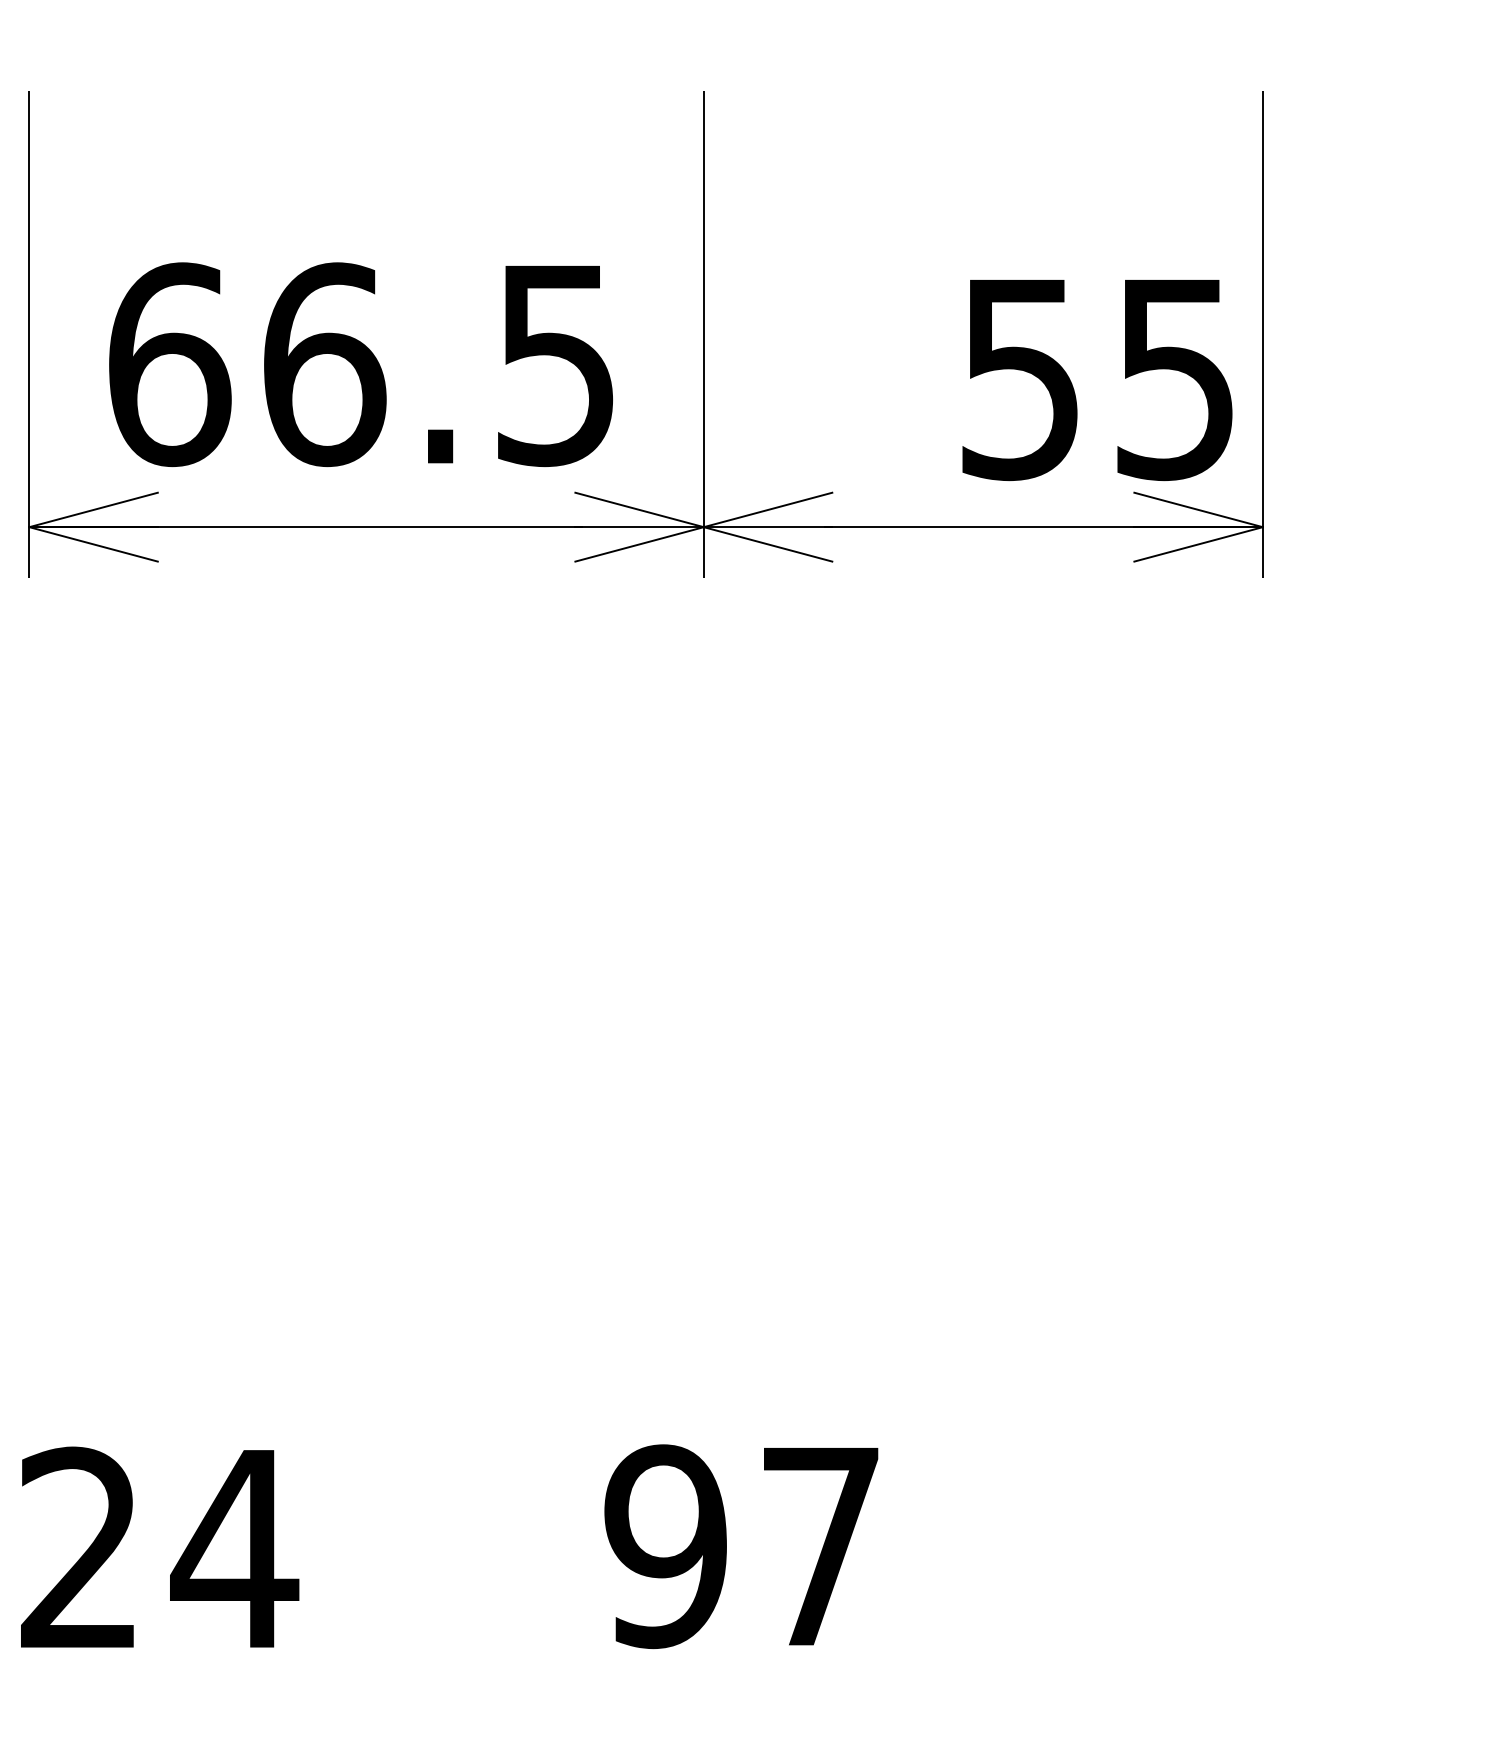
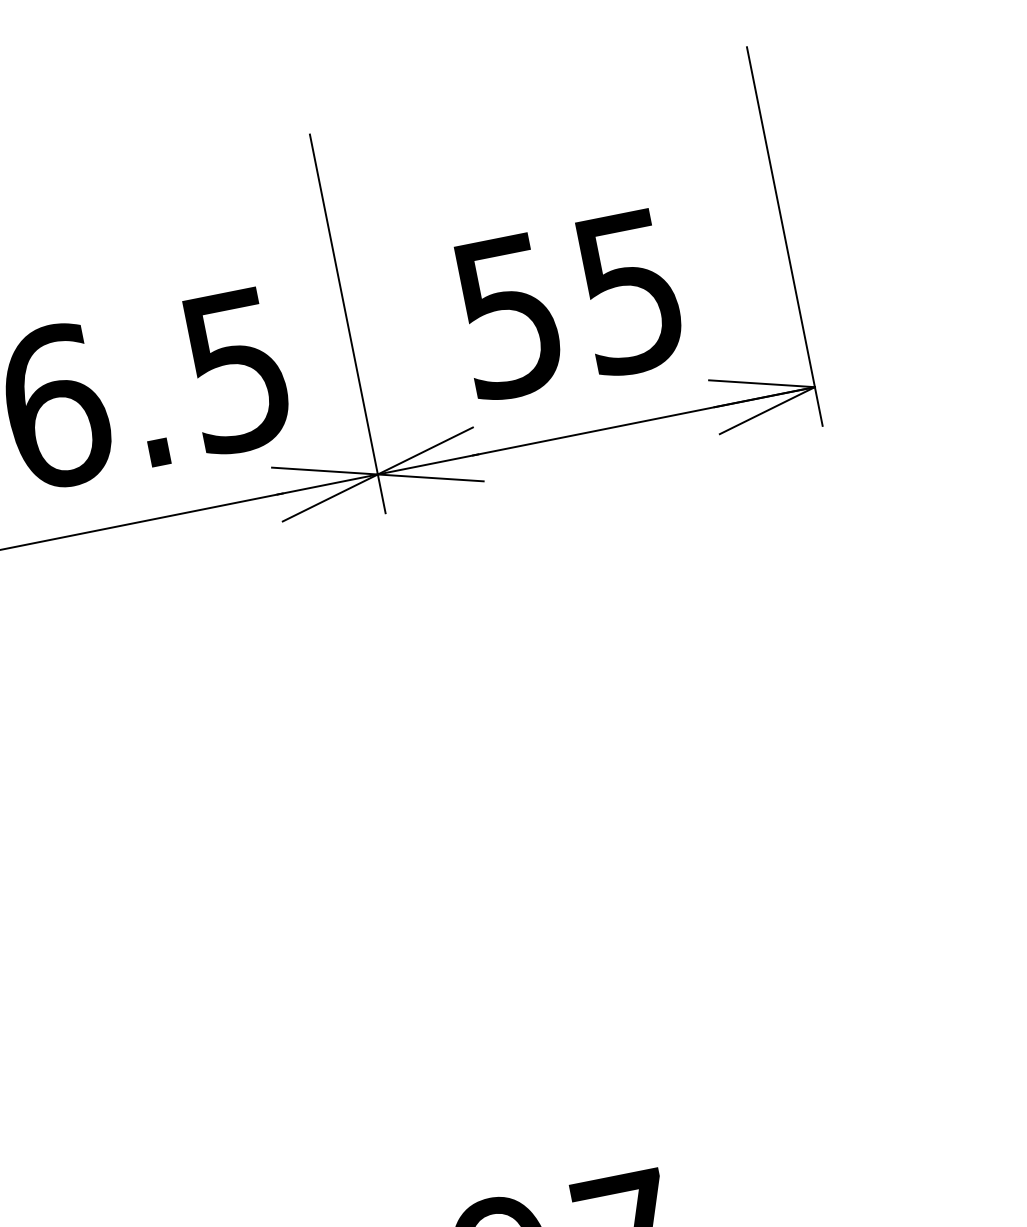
text: (1097, 380) -> (569, 305), moved

